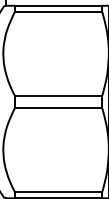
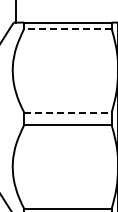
line: (58, 11) -> (67, 28), solid -> dashed
line: (58, 95) -> (67, 112), solid -> dashed

